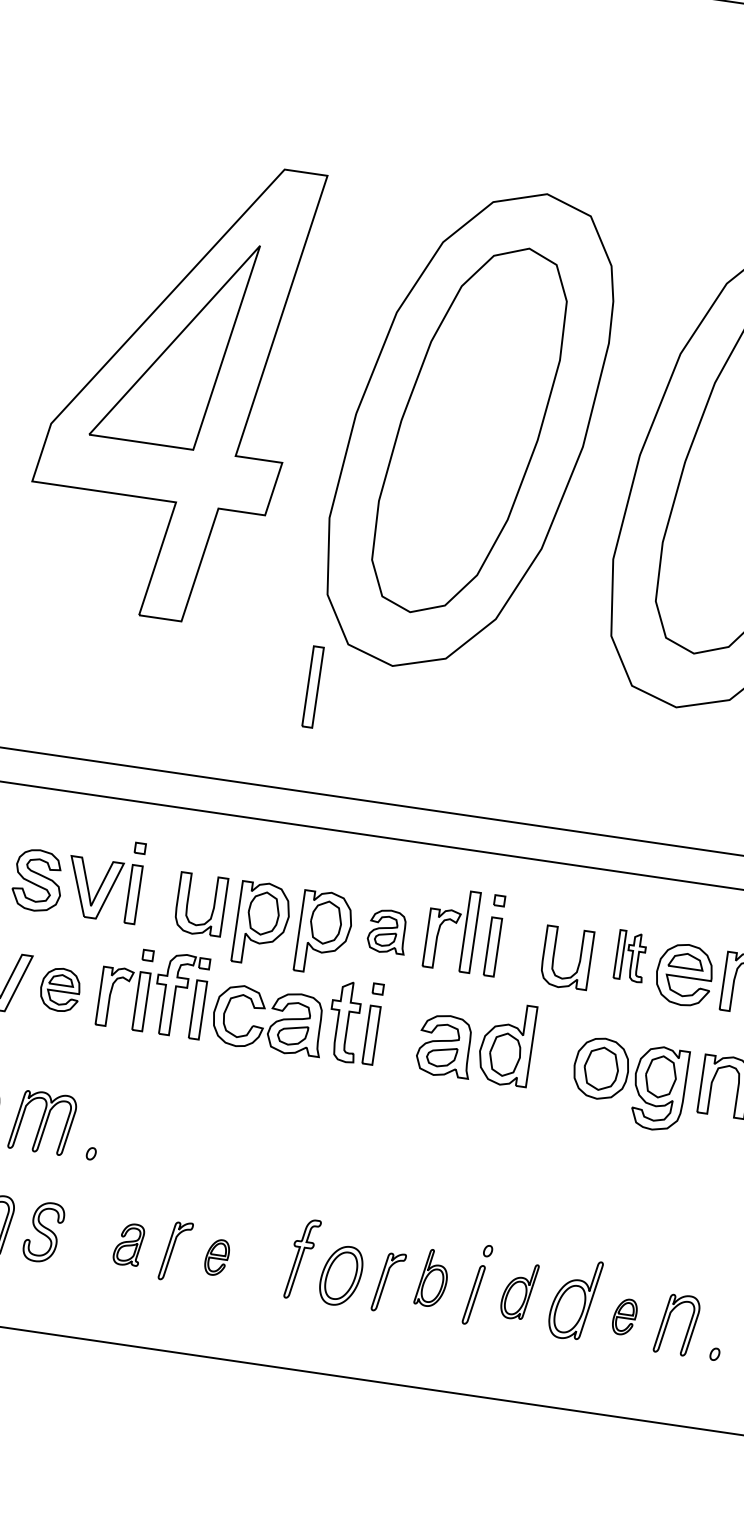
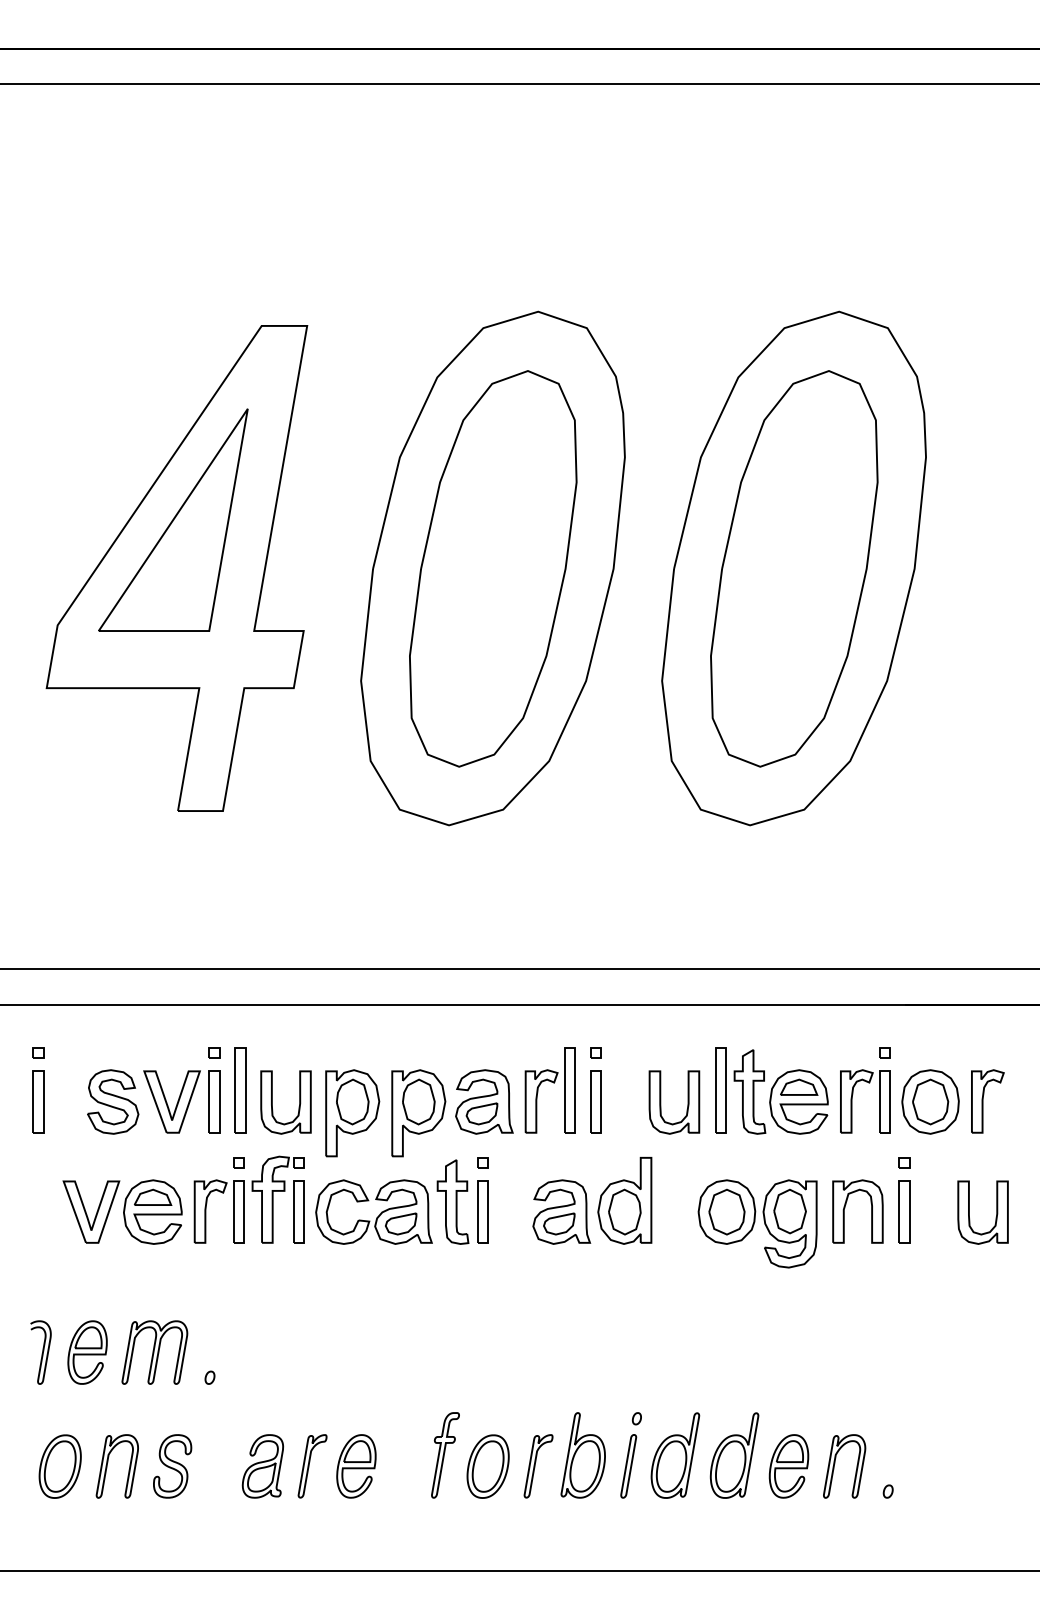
part: (312, 687) -> (240, 1090), moved
part: (388, 931) -> (484, 1101), size x1.43
part: (630, 956) -> (740, 1090), size x1.67
part: (59, 989) -> (152, 1211), size x1.43
part: (128, 1244) -> (262, 1466), size x1.43
part: (217, 1257) -> (356, 1466), size x1.67
part: (431, 1278) -> (582, 1455), size x1.43
part: (519, 1291) -> (675, 1455), size x1.43
part: (624, 1316) -> (788, 1466), size x1.67

